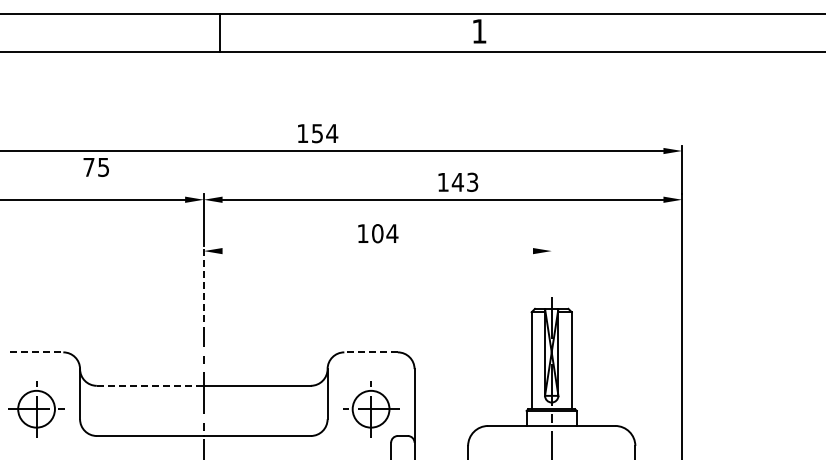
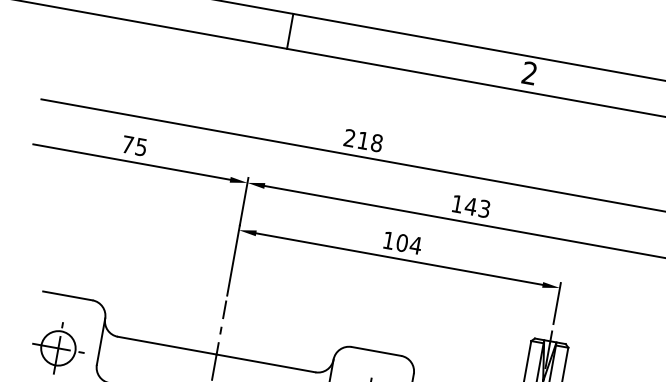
text: (479, 31) -> (529, 73), 1 -> 2
text: (317, 133) -> (363, 140), 154 -> 218
text: (95, 167) -> (133, 145), moved
text: (458, 181) -> (471, 205), moved
line: (377, 251) -> (399, 259), added
line: (551, 267) -> (557, 303), added
line: (203, 283) -> (233, 260), dashed -> solid
line: (36, 352) -> (67, 296), dashed -> solid
line: (371, 352) -> (376, 351), dashed -> solid
line: (150, 385) -> (167, 345), dashed -> solid

